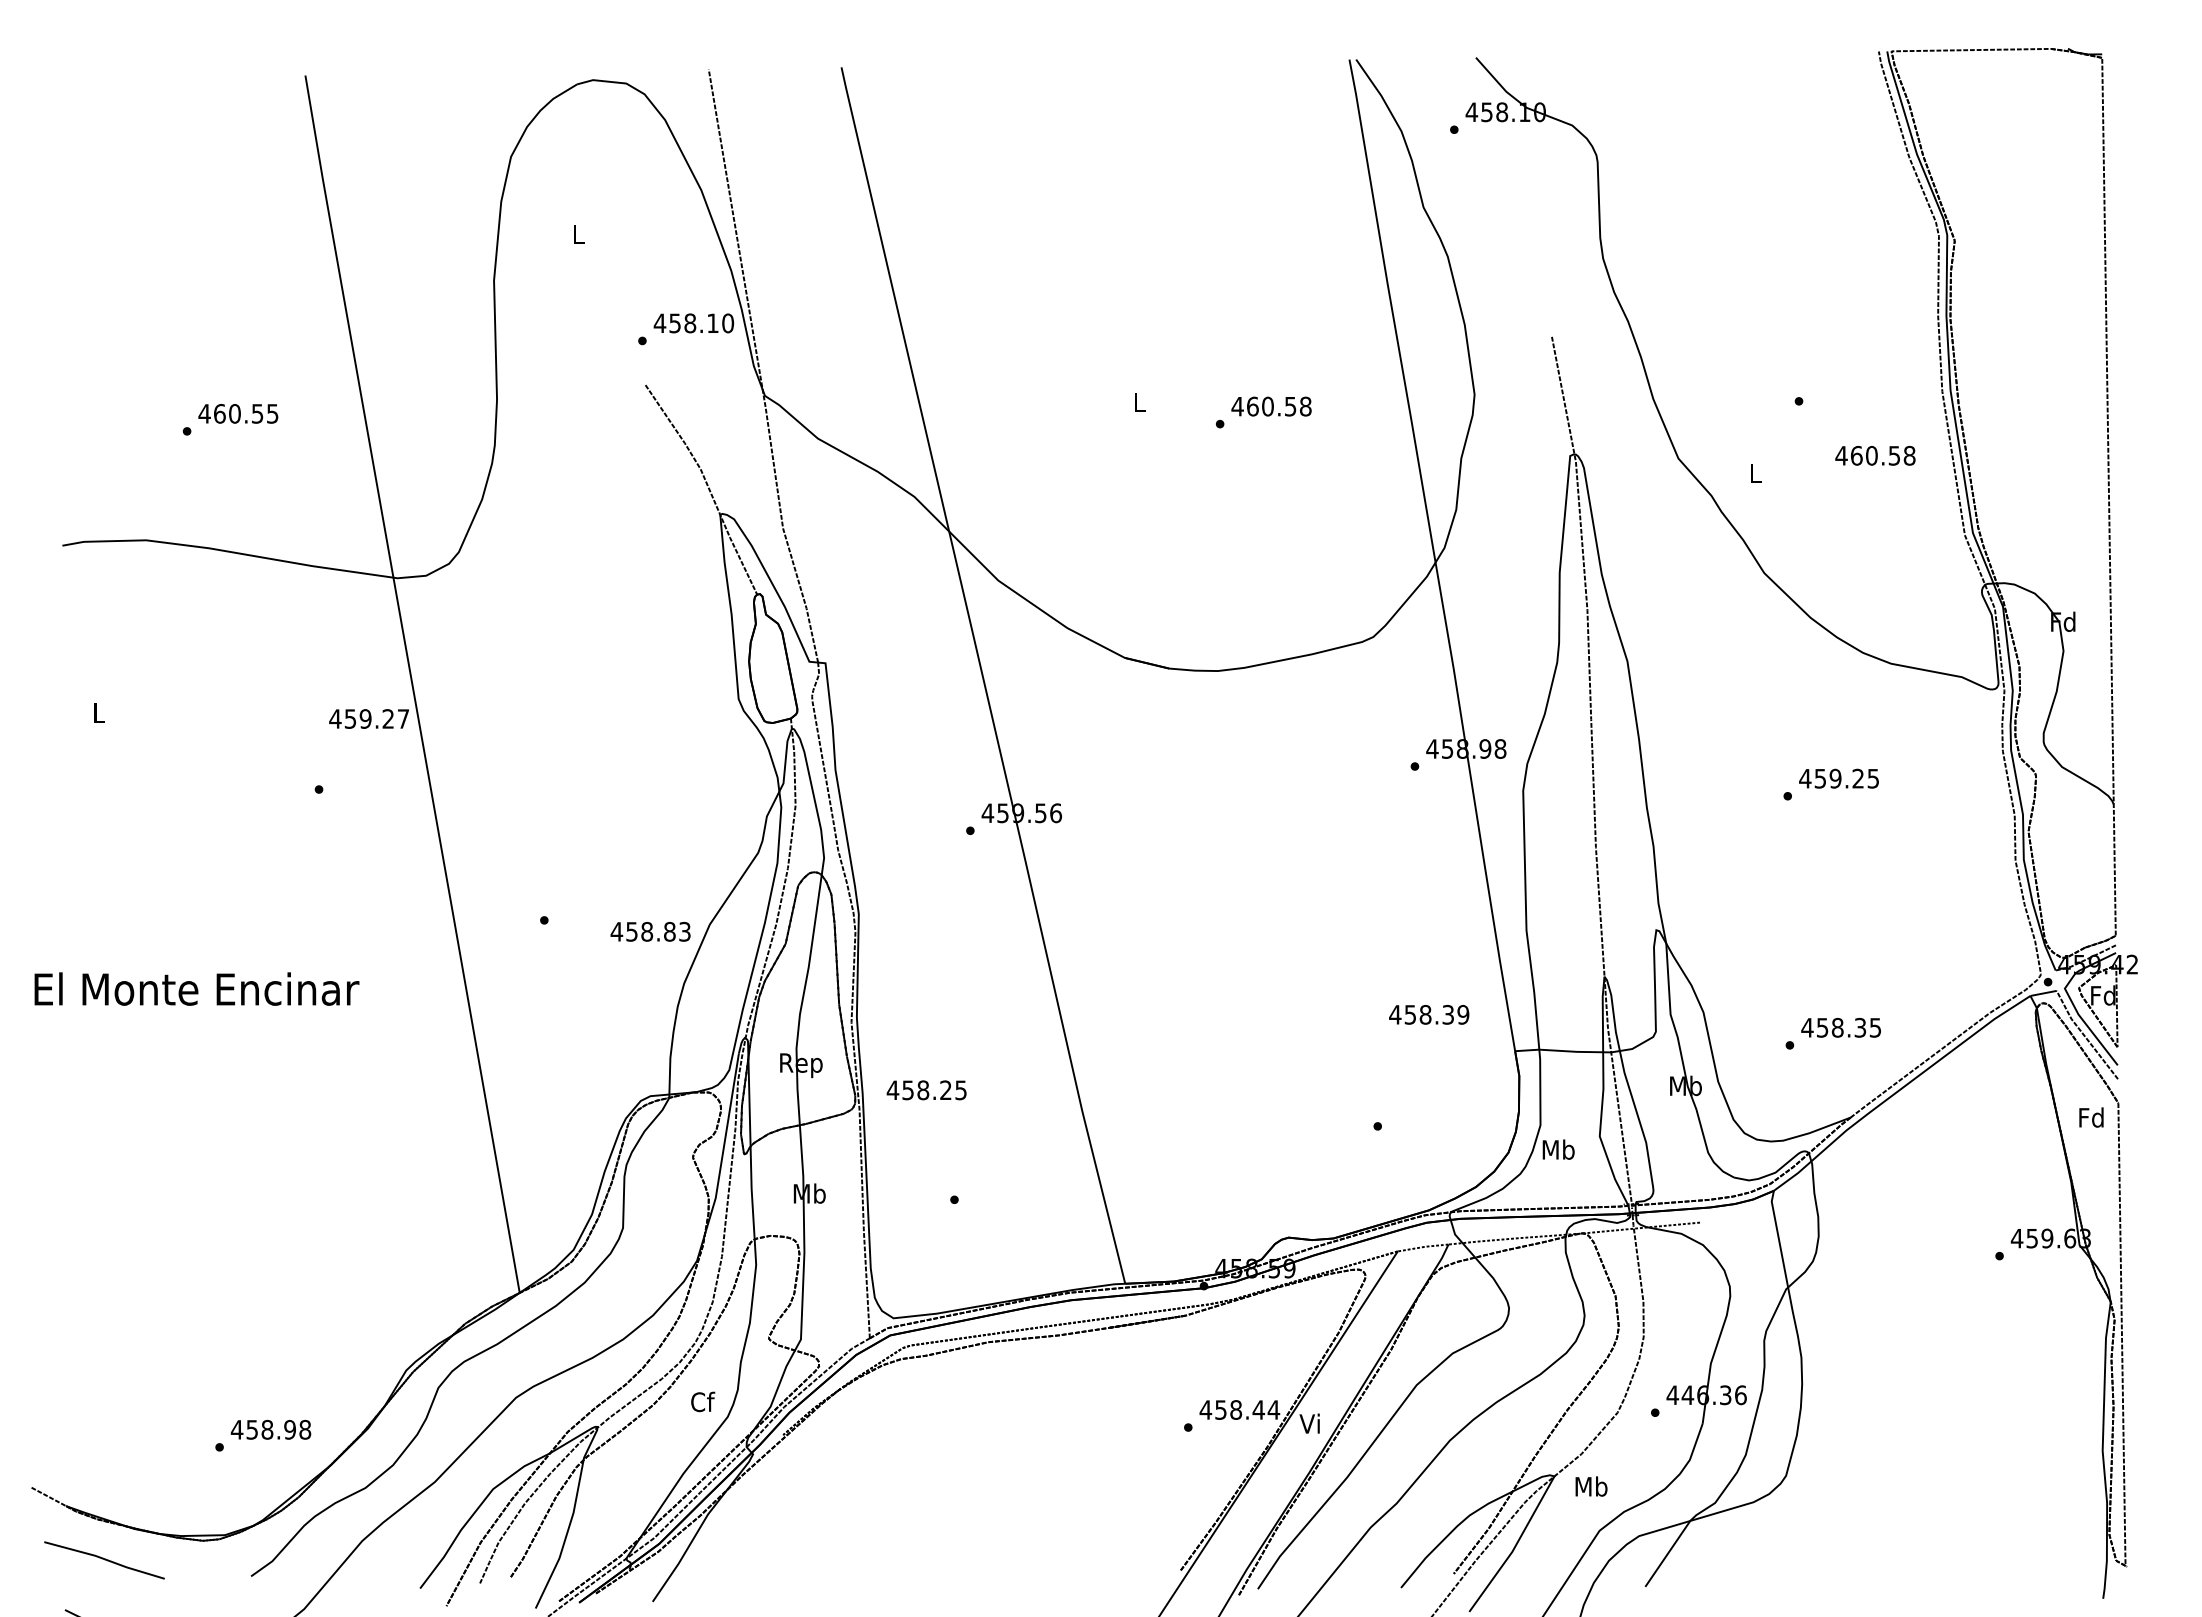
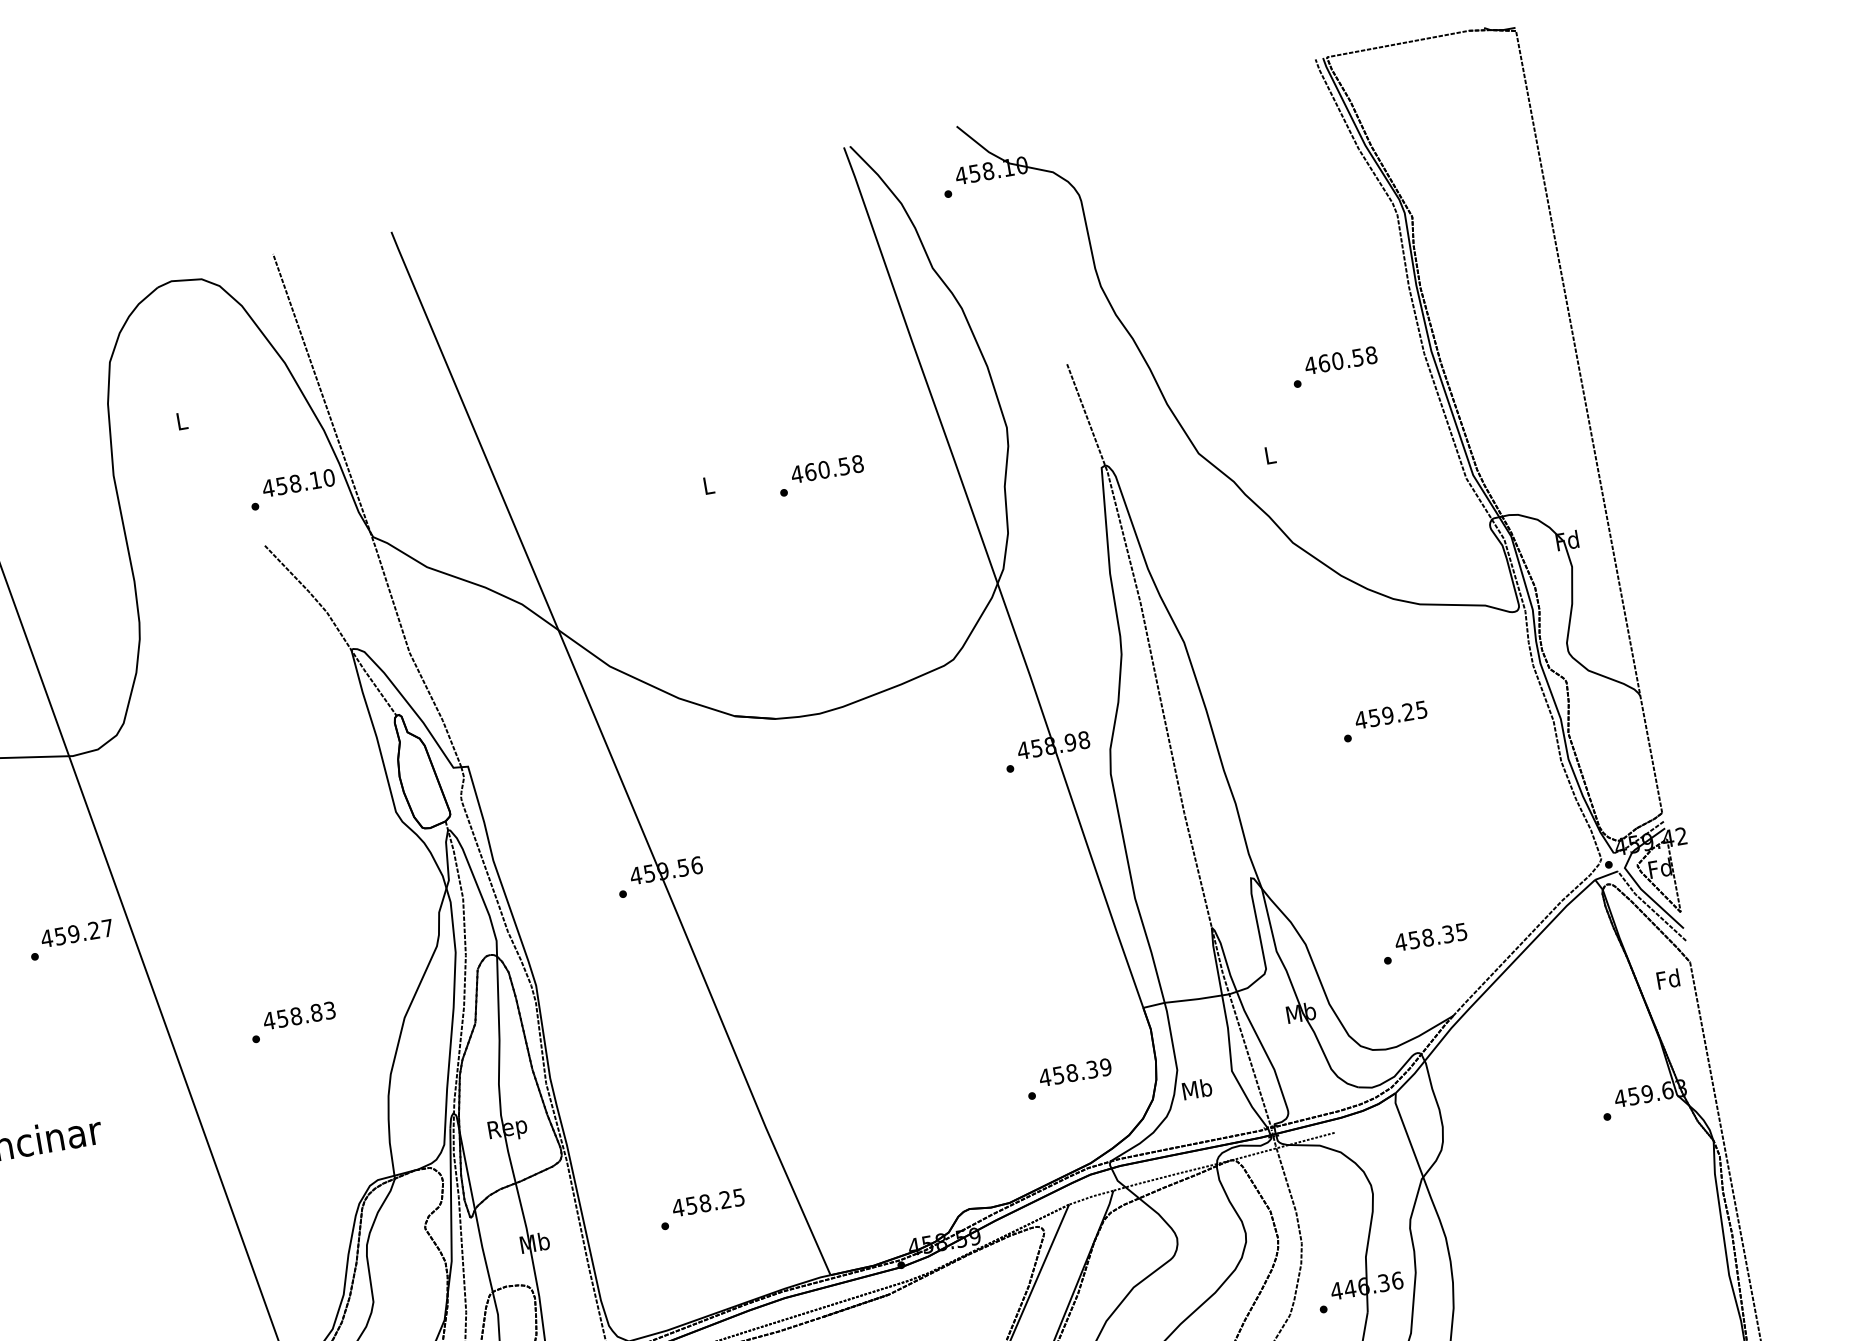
text: (1875, 455) -> (1340, 360), moved
text: (368, 718) -> (76, 933), moved
text: (650, 931) -> (299, 1015), moved
text: (1429, 1014) -> (1075, 1072), moved
text: (926, 1090) -> (708, 1203), moved

